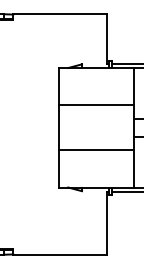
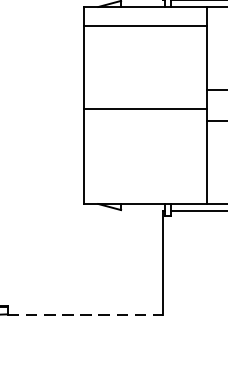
line: (96, 105) -> (145, 25), moved
line: (96, 150) -> (145, 110), moved
line: (60, 254) -> (85, 314), solid -> dashed

